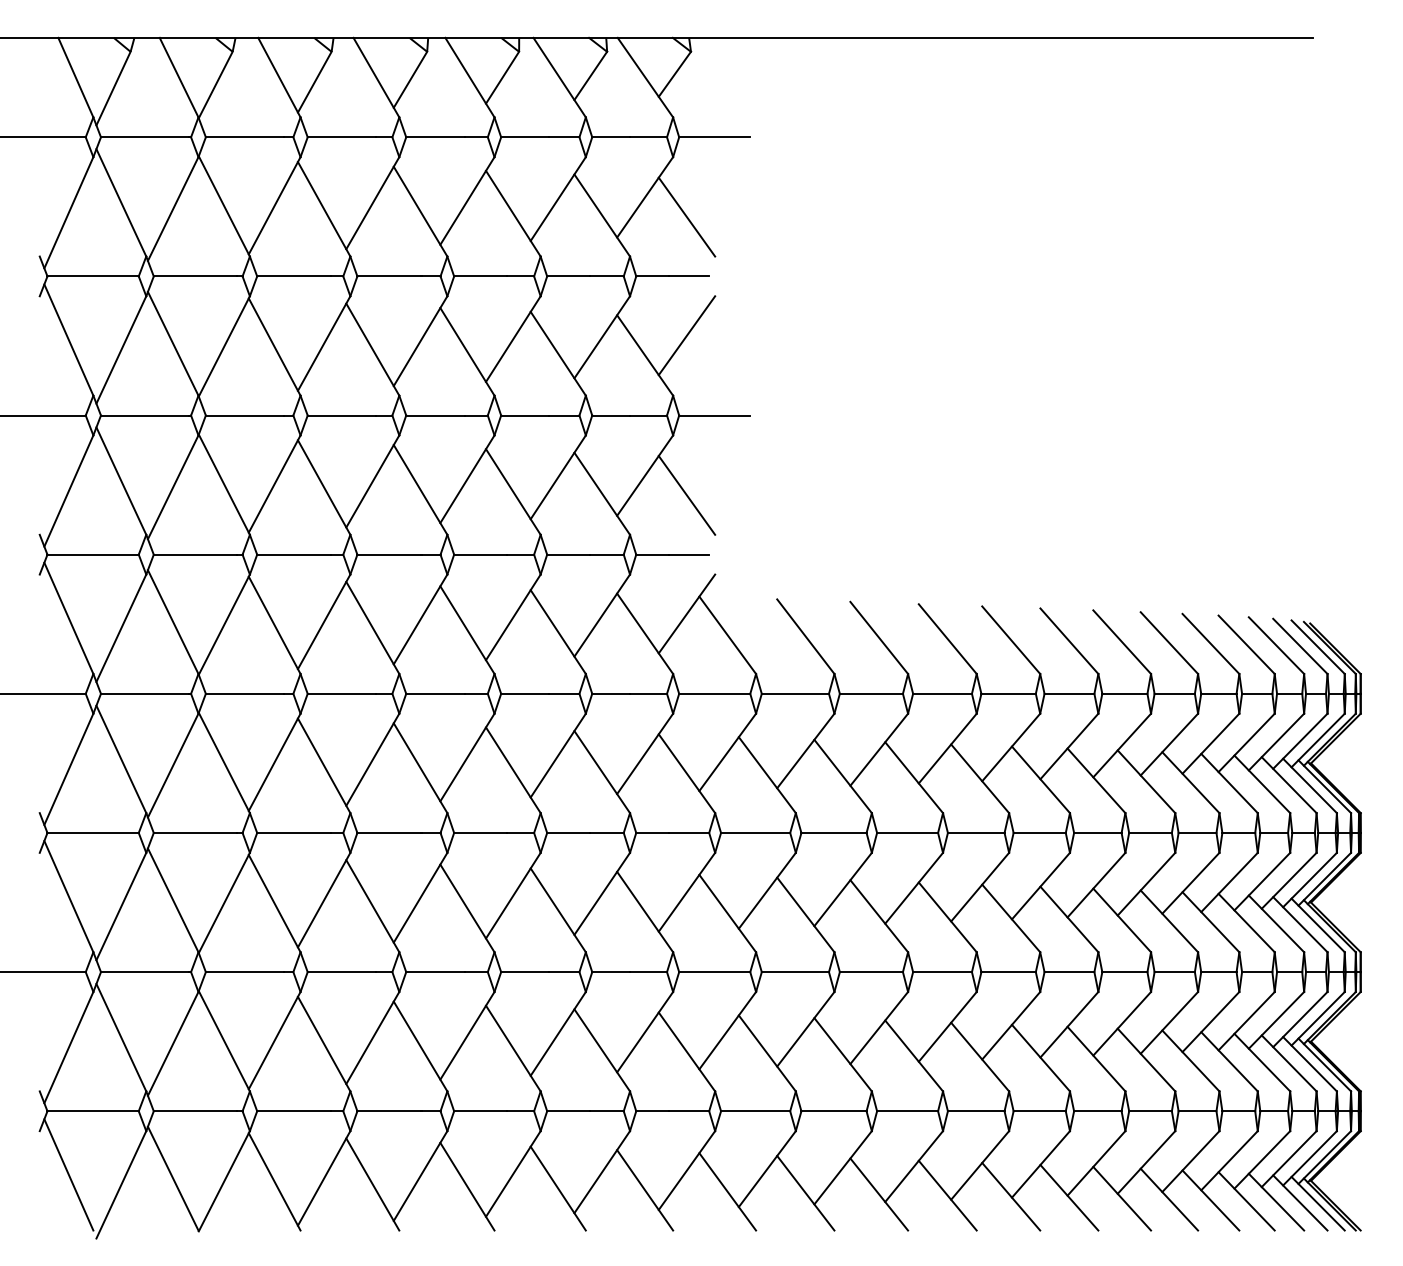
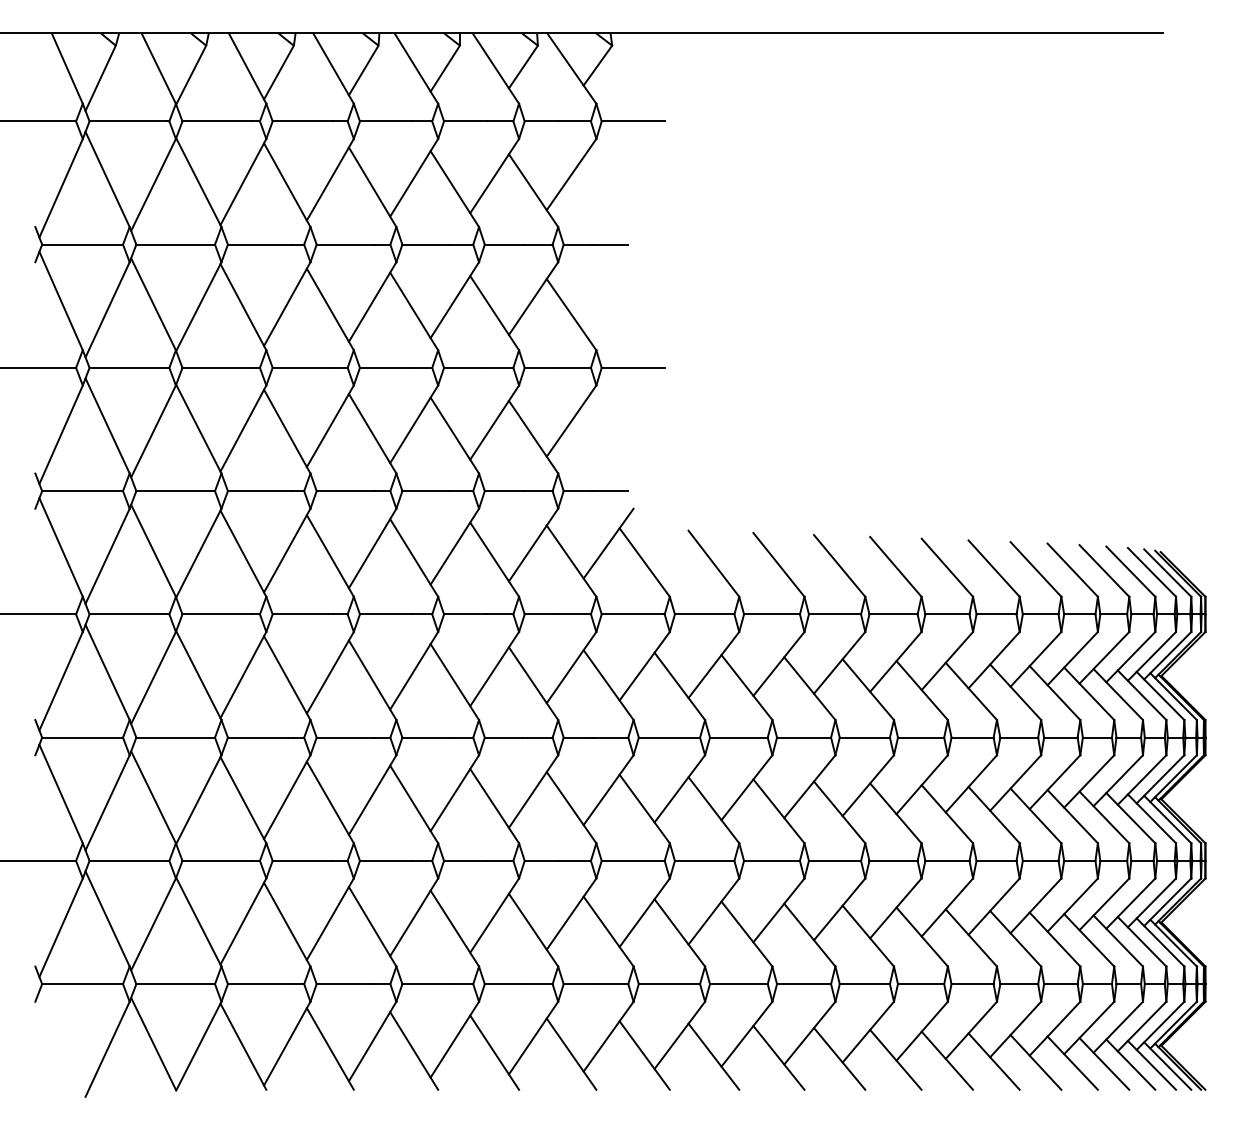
line: (686, 216) -> (608, 191), removed
line: (686, 335) -> (608, 296), removed
line: (686, 495) -> (608, 438), removed
line: (68, 1174) -> (60, 1040), removed

